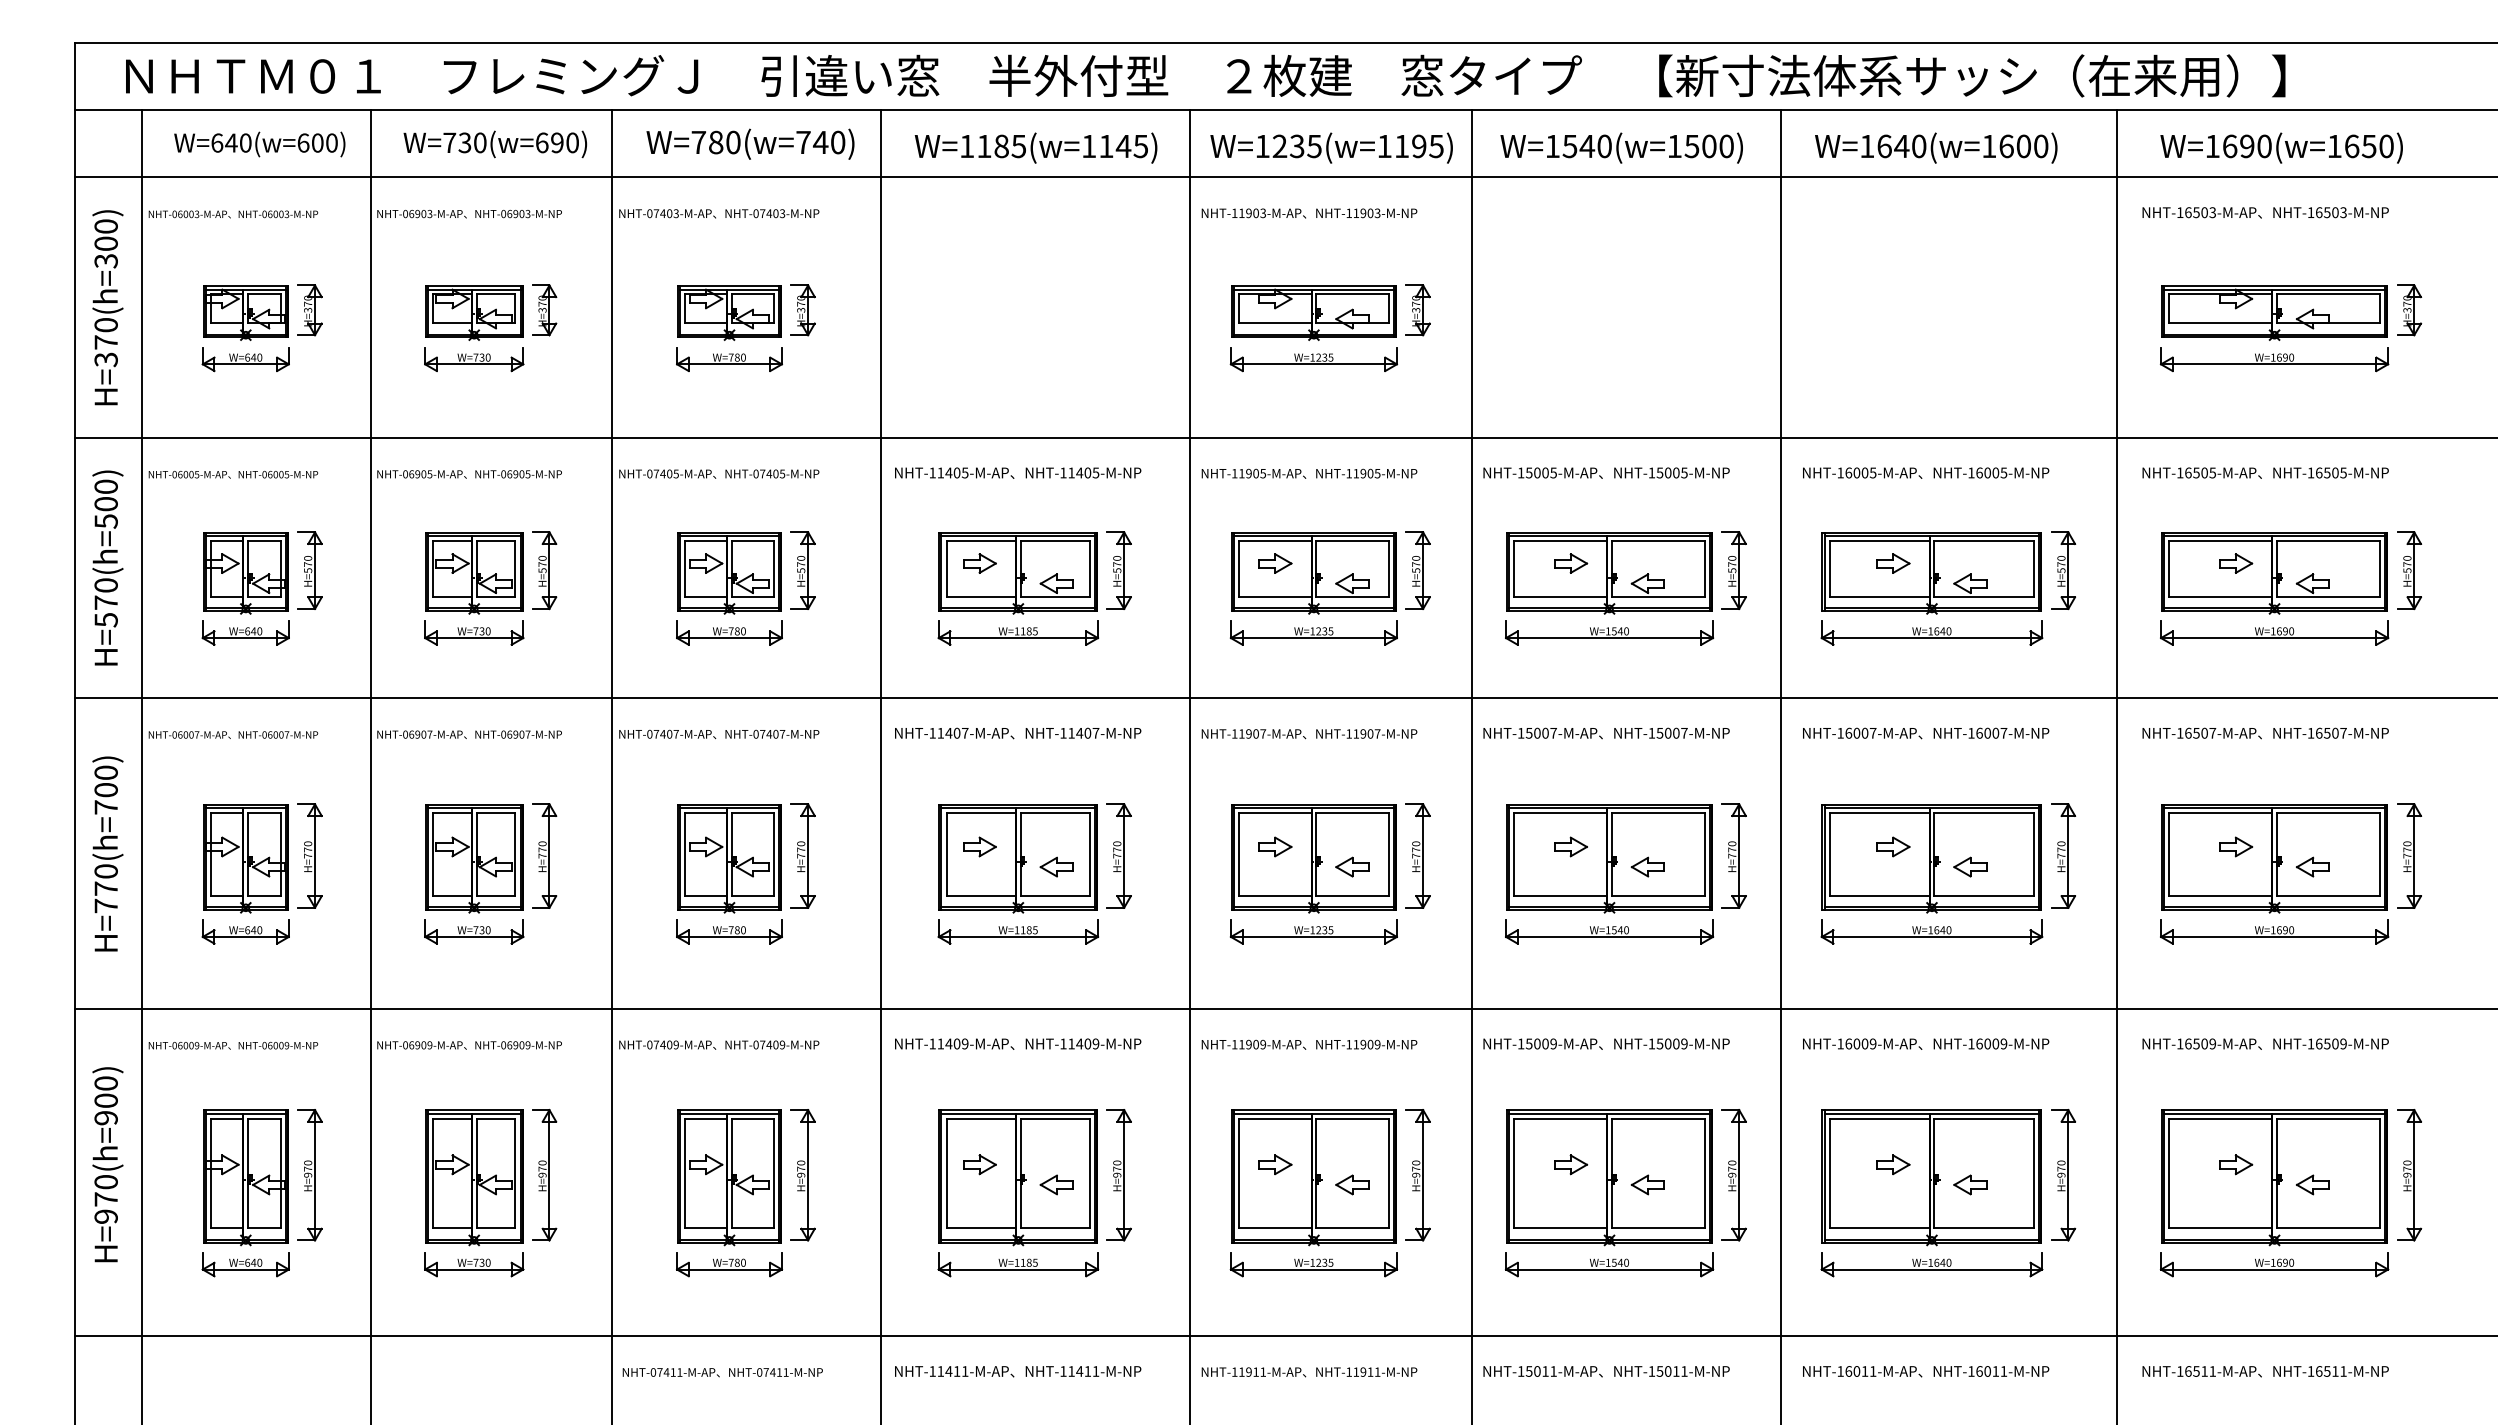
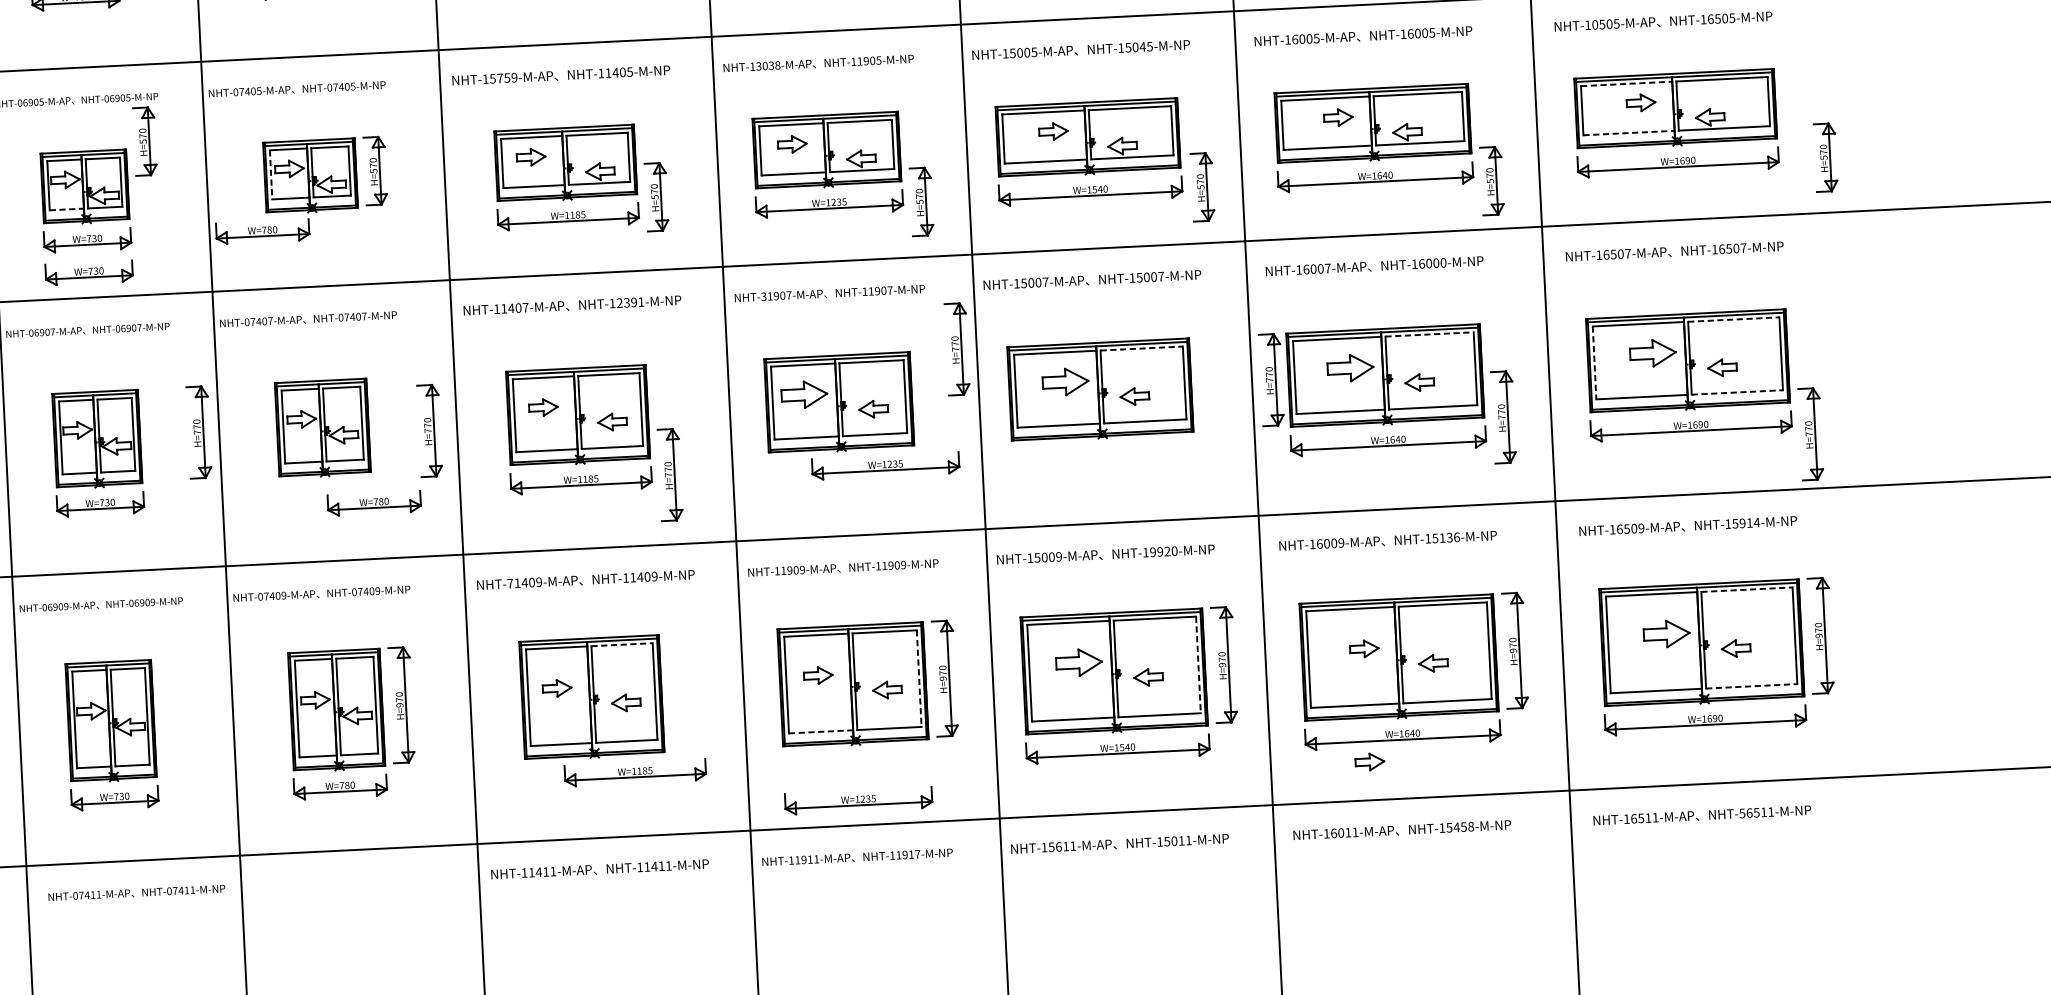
text: (952, 472) -> (503, 77), NHT-11405-M-AP -> NHT-15759-M-AP
text: (1675, 472) -> (1142, 46), NHT-15005-M-NP -> NHT-15045-M-NP
text: (2188, 472) -> (1595, 24), NHT-16505-M-AP -> NHT-10505-M-AP
text: (1252, 473) -> (768, 65), NHT-11905-M-AP -> NHT-13038-M-AP
line: (2220, 541) -> (1626, 84), solid -> dashed
line: (685, 569) -> (271, 175), solid -> dashed
part: (544, 570) -> (145, 141), moved
part: (1118, 570) -> (656, 197), moved
part: (1417, 570) -> (921, 201), moved
part: (1733, 570) -> (1202, 187), moved
part: (2063, 570) -> (1492, 180), moved
part: (2409, 570) -> (1825, 157), moved
line: (453, 596) -> (67, 209), solid -> dashed
line: (2220, 596) -> (1628, 132), solid -> dashed
part: (729, 632) -> (262, 231), moved
part: (474, 669) -> (89, 272), added
text: (1083, 732) -> (630, 301), NHT-11407-M-NP -> NHT-12391-M-NP
text: (2003, 732) -> (1443, 262), NHT-16007-M-NP -> NHT-16000-M-NP
text: (1234, 733) -> (763, 296), NHT-11907-M-AP -> NHT-31907-M-AP
line: (1658, 813) -> (1141, 348), solid -> dashed
line: (1984, 813) -> (1429, 334), solid -> dashed
line: (2328, 813) -> (1733, 319), solid -> dashed
part: (1275, 846) -> (804, 394), size x1.6
part: (1570, 846) -> (1065, 381), size x1.6
part: (1893, 846) -> (1350, 367), size x1.6
part: (2236, 846) -> (1653, 352), size x1.6
part: (544, 855) -> (199, 431), moved
part: (802, 855) -> (429, 430), moved
part: (1118, 855) -> (669, 474), moved
part: (1417, 855) -> (956, 348), moved
part: (1733, 855) -> (1270, 379), moved
part: (2063, 855) -> (1503, 416), moved
line: (2168, 855) -> (1594, 363), solid -> dashed
part: (2409, 855) -> (1811, 433), moved
line: (2328, 895) -> (1737, 392), solid -> dashed
part: (729, 931) -> (374, 503), moved
part: (1313, 931) -> (885, 465), moved
part: (1609, 931) -> (1103, 455), removed
text: (932, 1043) -> (510, 583), NHT-11409-M-AP -> NHT-71409-M-AP
text: (1671, 1043) -> (1163, 551), NHT-15009-M-NP -> NHT-19920-M-NP
text: (1991, 1043) -> (1445, 537), NHT-16009-M-NP -> NHT-15136-M-NP
text: (2331, 1043) -> (1746, 522), NHT-16509-M-NP -> NHT-15914-M-NP
line: (1055, 1119) -> (622, 645), solid -> dashed
line: (2328, 1119) -> (1746, 590), solid -> dashed
part: (1571, 1164) -> (1080, 662), size x1.6
part: (2236, 1164) -> (1667, 633), size x1.6
line: (1388, 1173) -> (918, 678), solid -> dashed
line: (1705, 1173) -> (1198, 664), solid -> dashed
part: (544, 1174) -> (173, 715), removed
part: (1118, 1175) -> (680, 691), removed
line: (1275, 1228) -> (821, 731), solid -> dashed
line: (2328, 1228) -> (1751, 686), solid -> dashed
part: (1018, 1264) -> (635, 772), moved
part: (1313, 1264) -> (858, 800), moved
part: (1893, 1292) -> (1370, 761), added
text: (1377, 1371) -> (917, 853), NHT-11911-M-NP -> NHT-11917-M-NP
text: (1537, 1371) -> (1058, 846), NHT-15011-M-AP -> NHT-15611-M-AP
text: (1991, 1371) -> (1460, 827), NHT-16011-M-NP -> NHT-15458-M-NP
text: (2310, 1371) -> (1741, 813), NHT-16511-M-NP -> NHT-56511-M-NP
text: (722, 1372) -> (136, 892), moved

